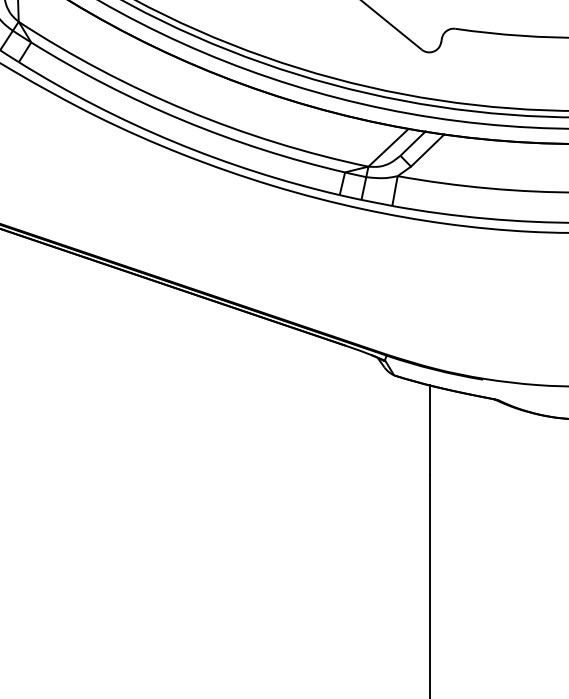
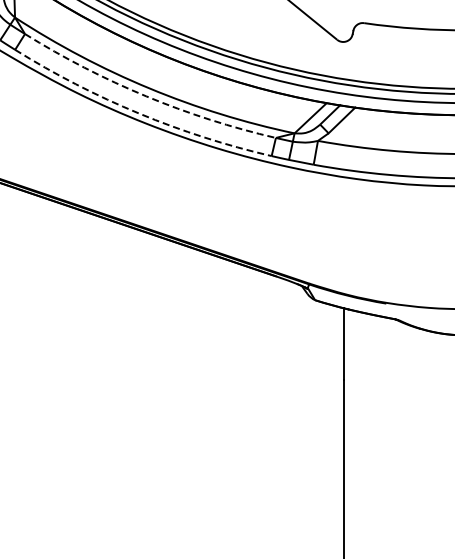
arc: (183, 120) -> (146, 96), solid -> dashed
arc: (174, 141) -> (139, 113), solid -> dashed

